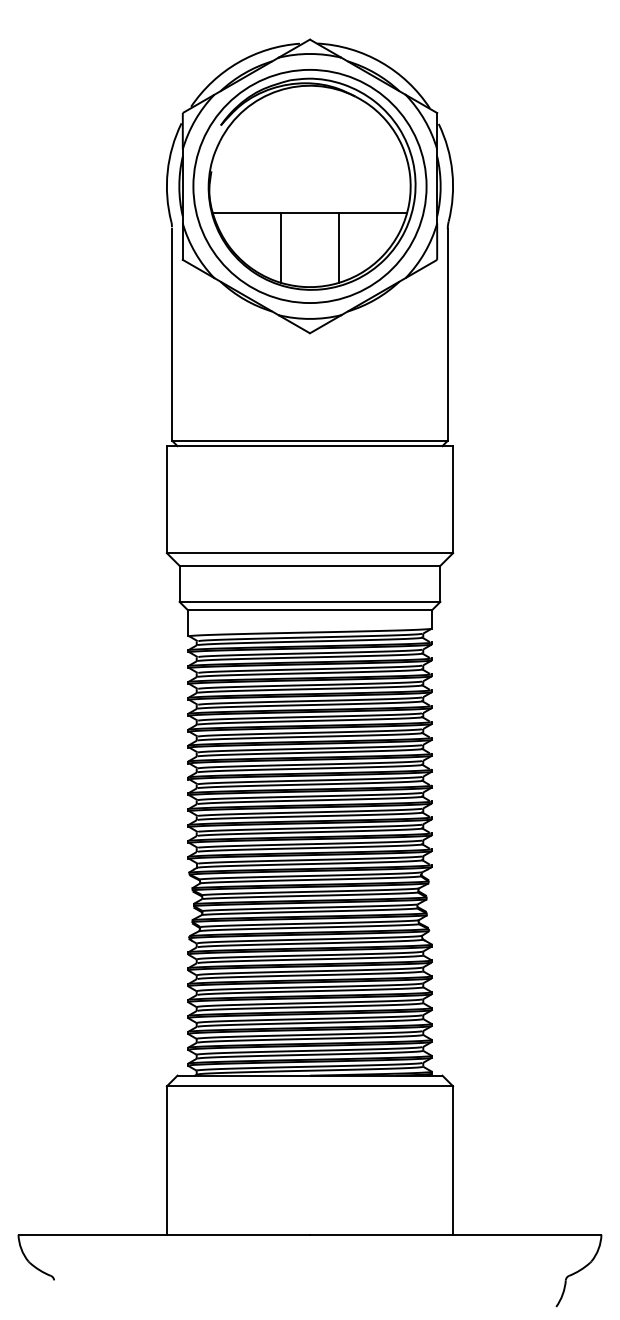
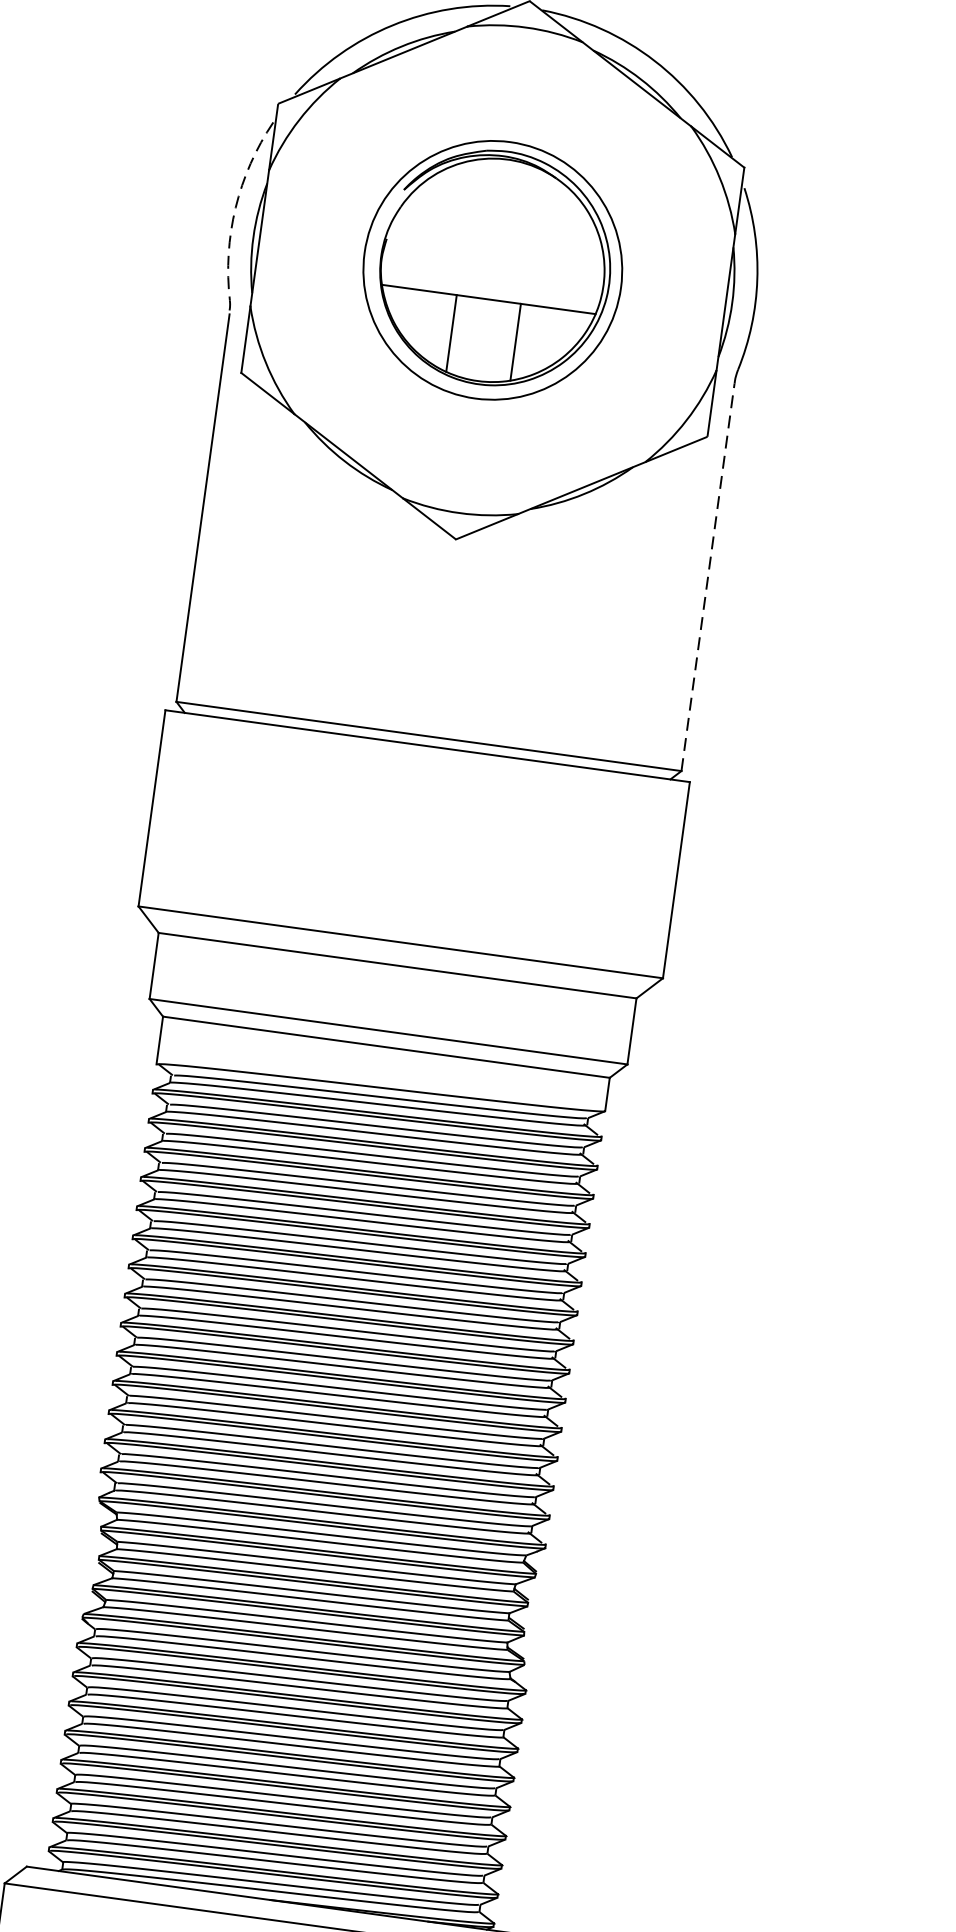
arc: (167, 171) -> (235, 207), solid -> dashed
part: (309, 186) -> (491, 270), size x0.6
line: (447, 335) -> (707, 577), solid -> dashed

